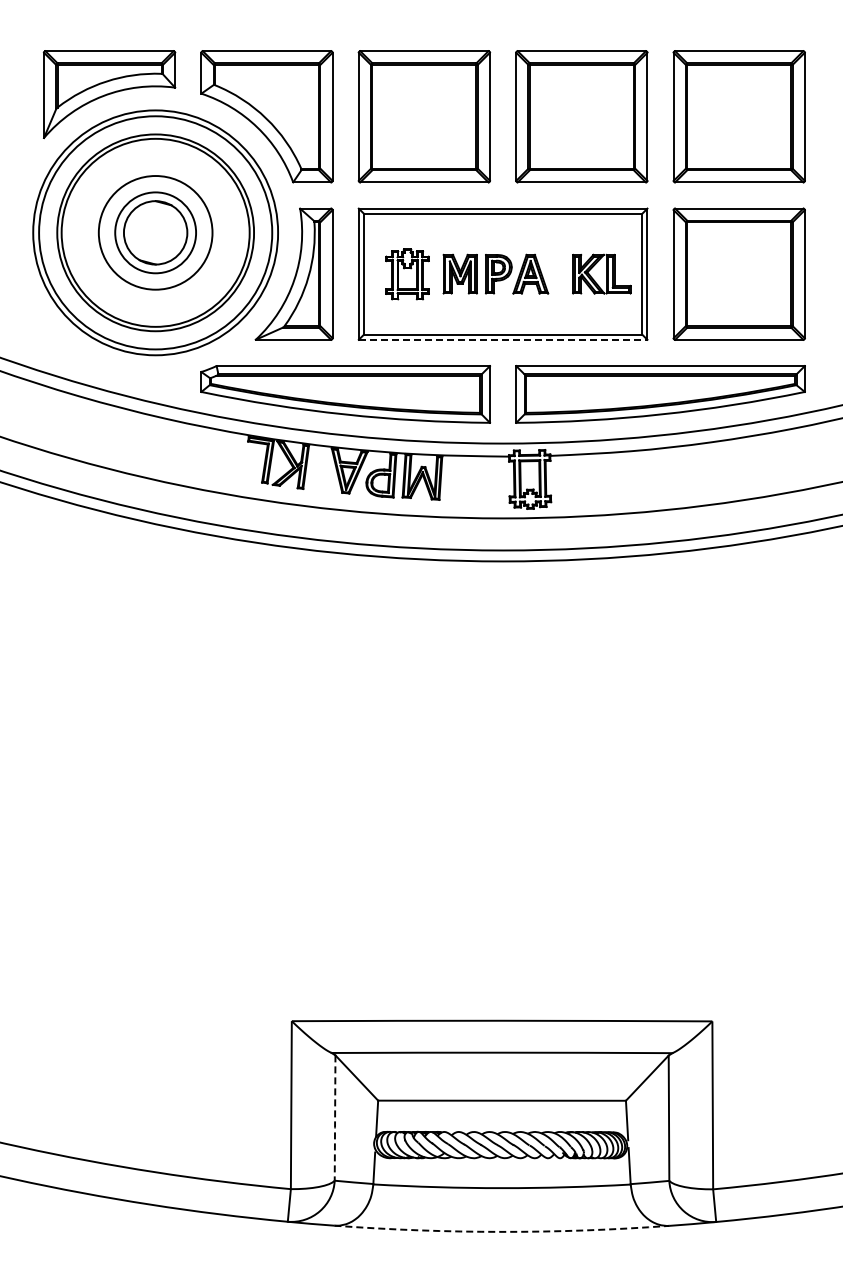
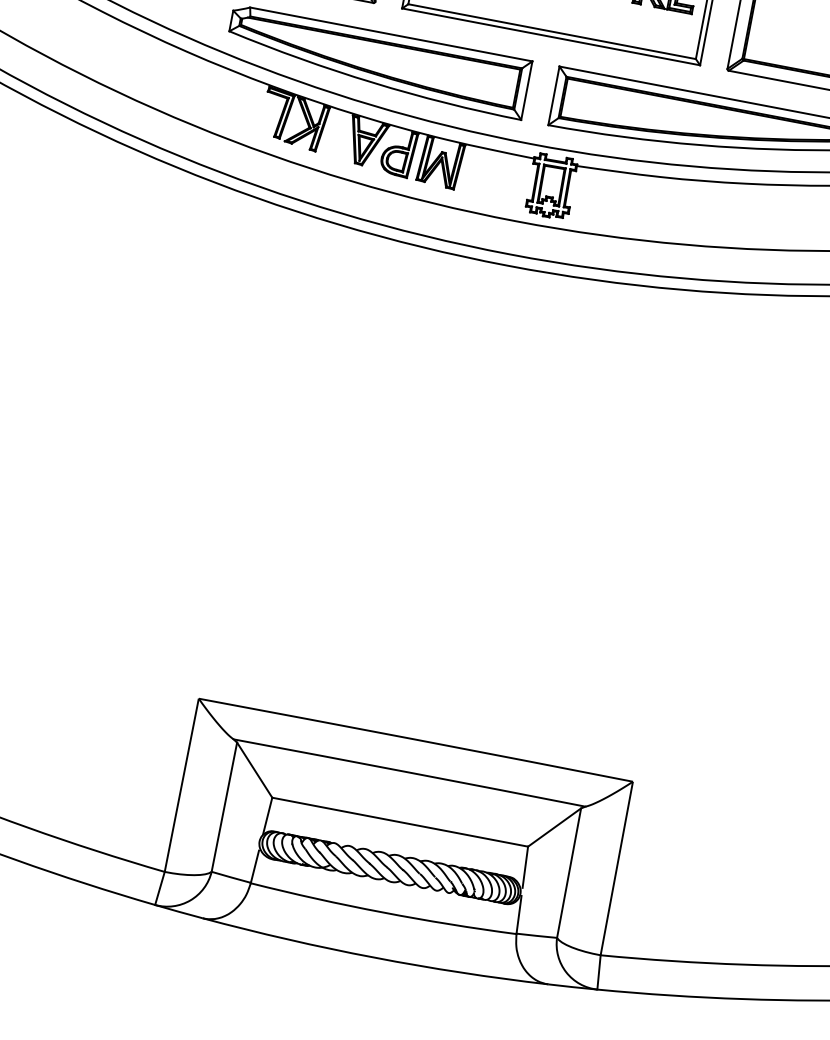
line: (503, 339) -> (551, 36), dashed -> solid
line: (335, 1118) -> (224, 807), dashed -> solid
arc: (502, 1231) -> (374, 957), dashed -> solid

